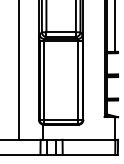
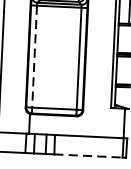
line: (44, 80) -> (35, 56), solid -> dashed
line: (89, 154) -> (89, 155), solid -> dashed

